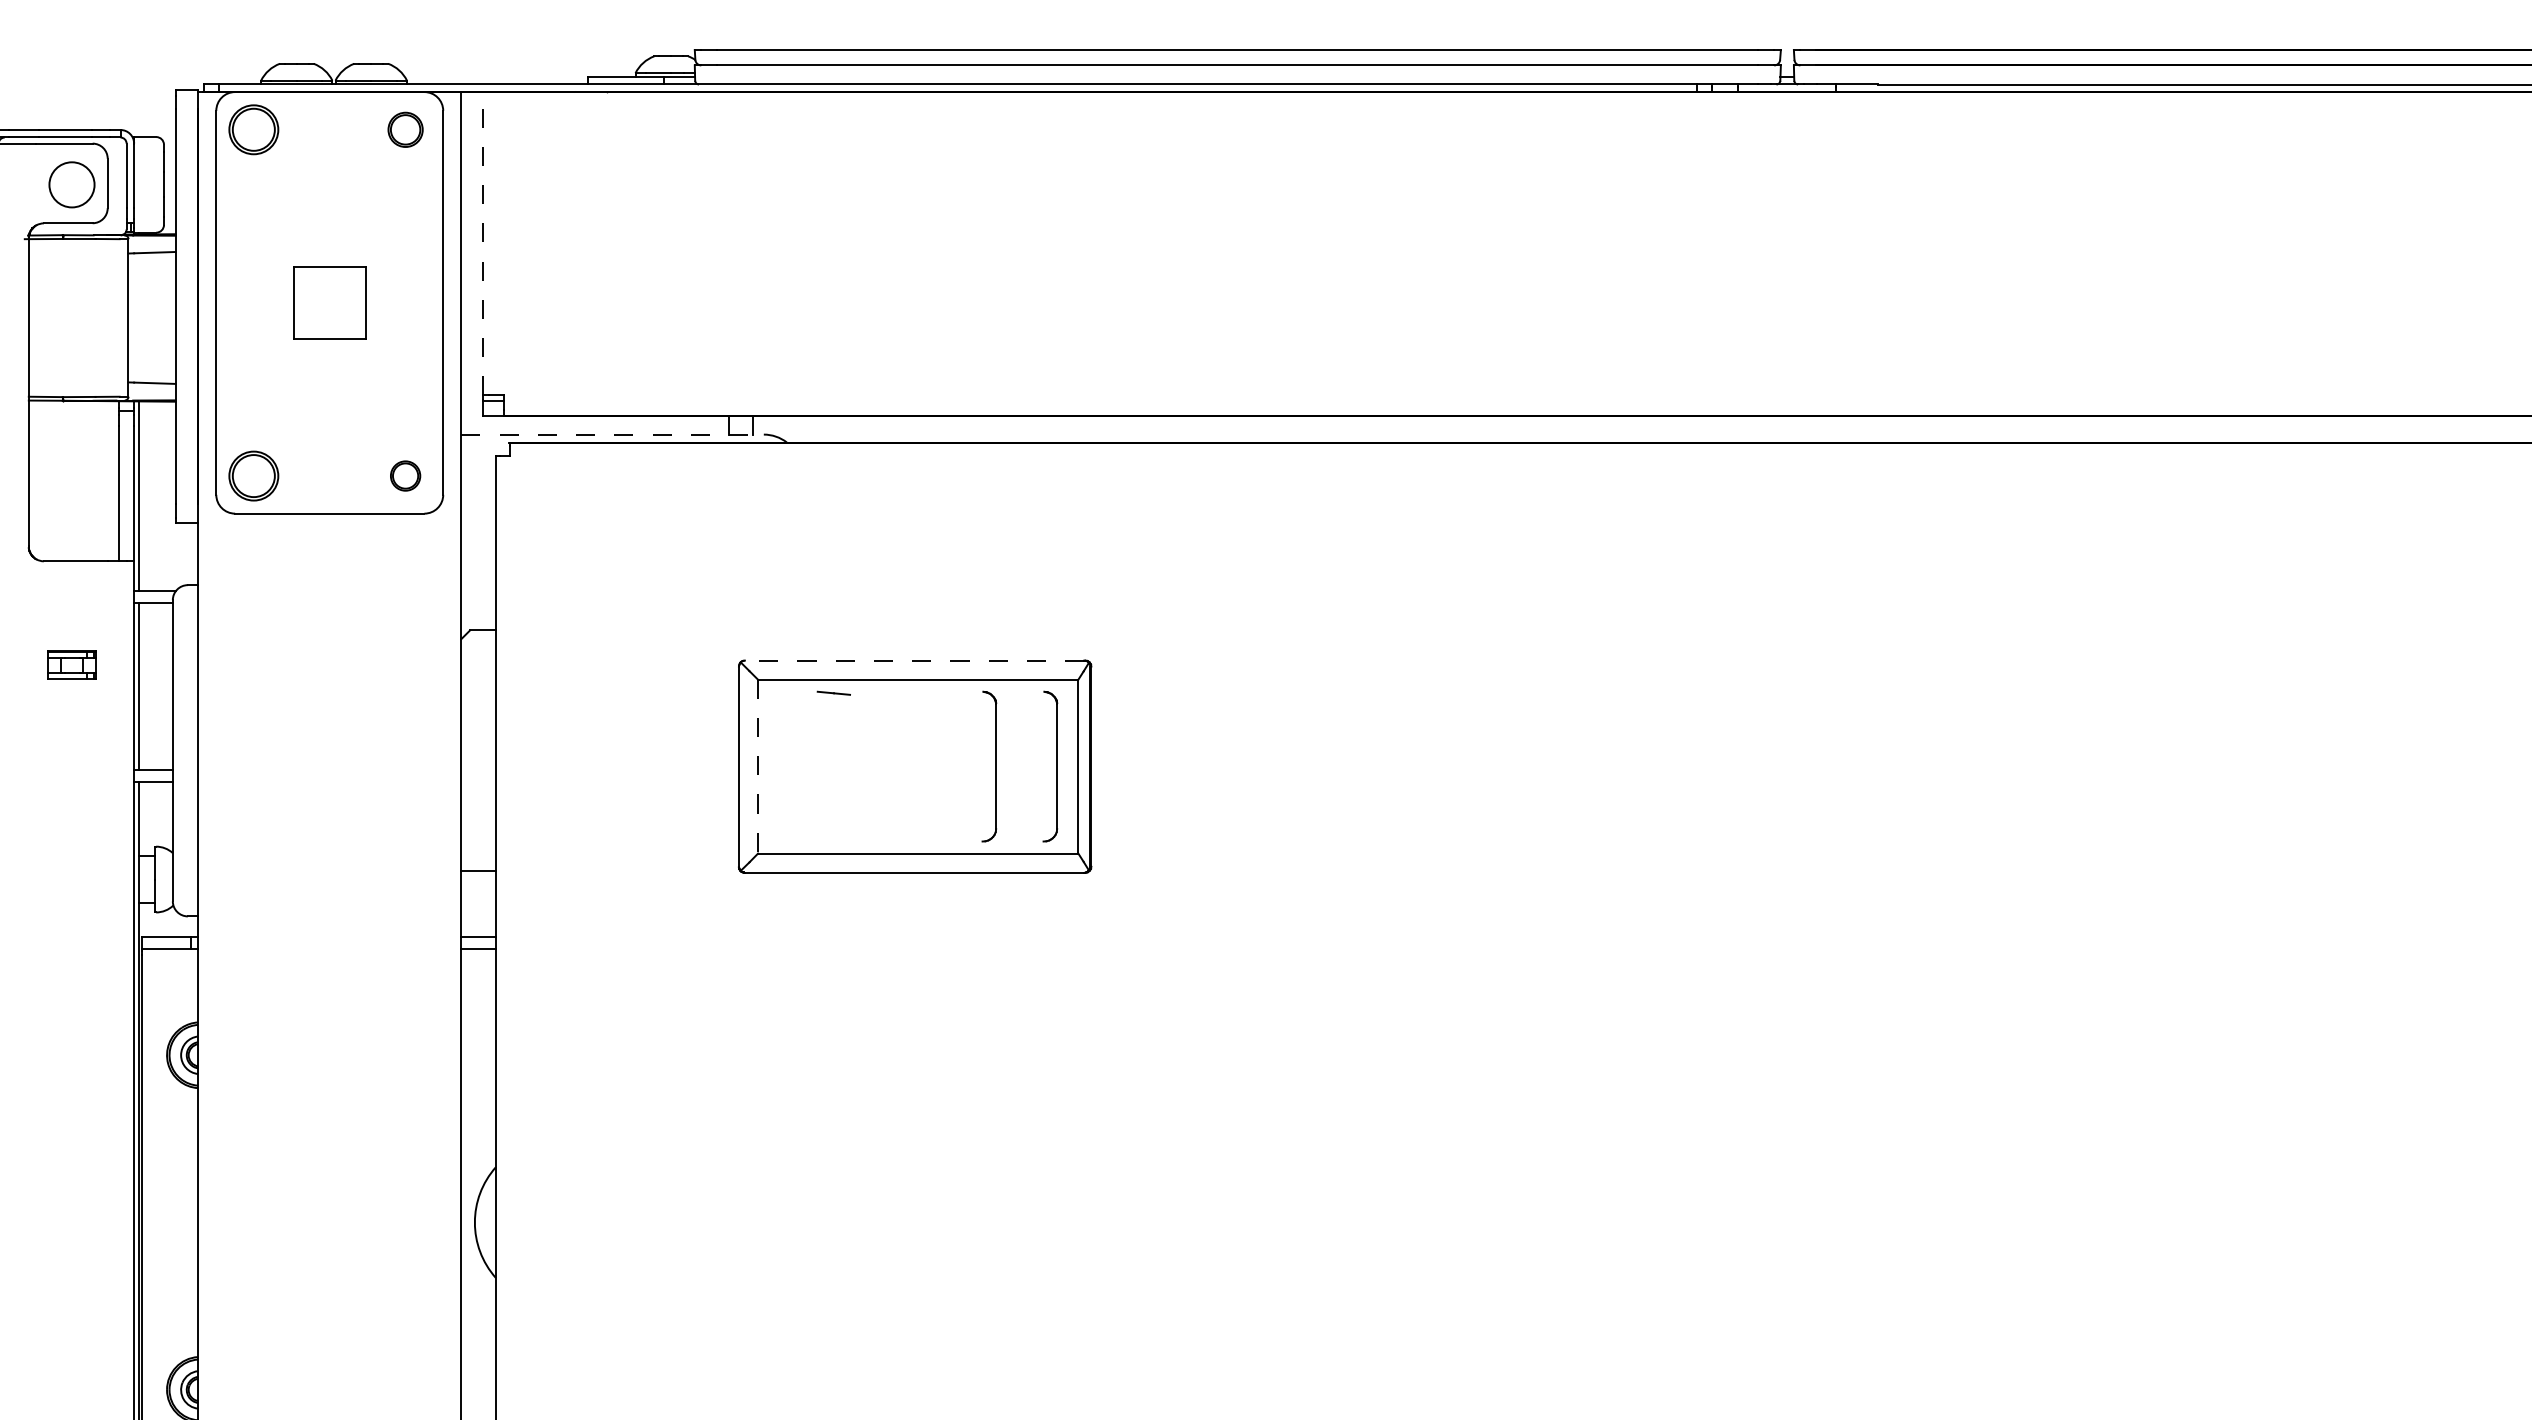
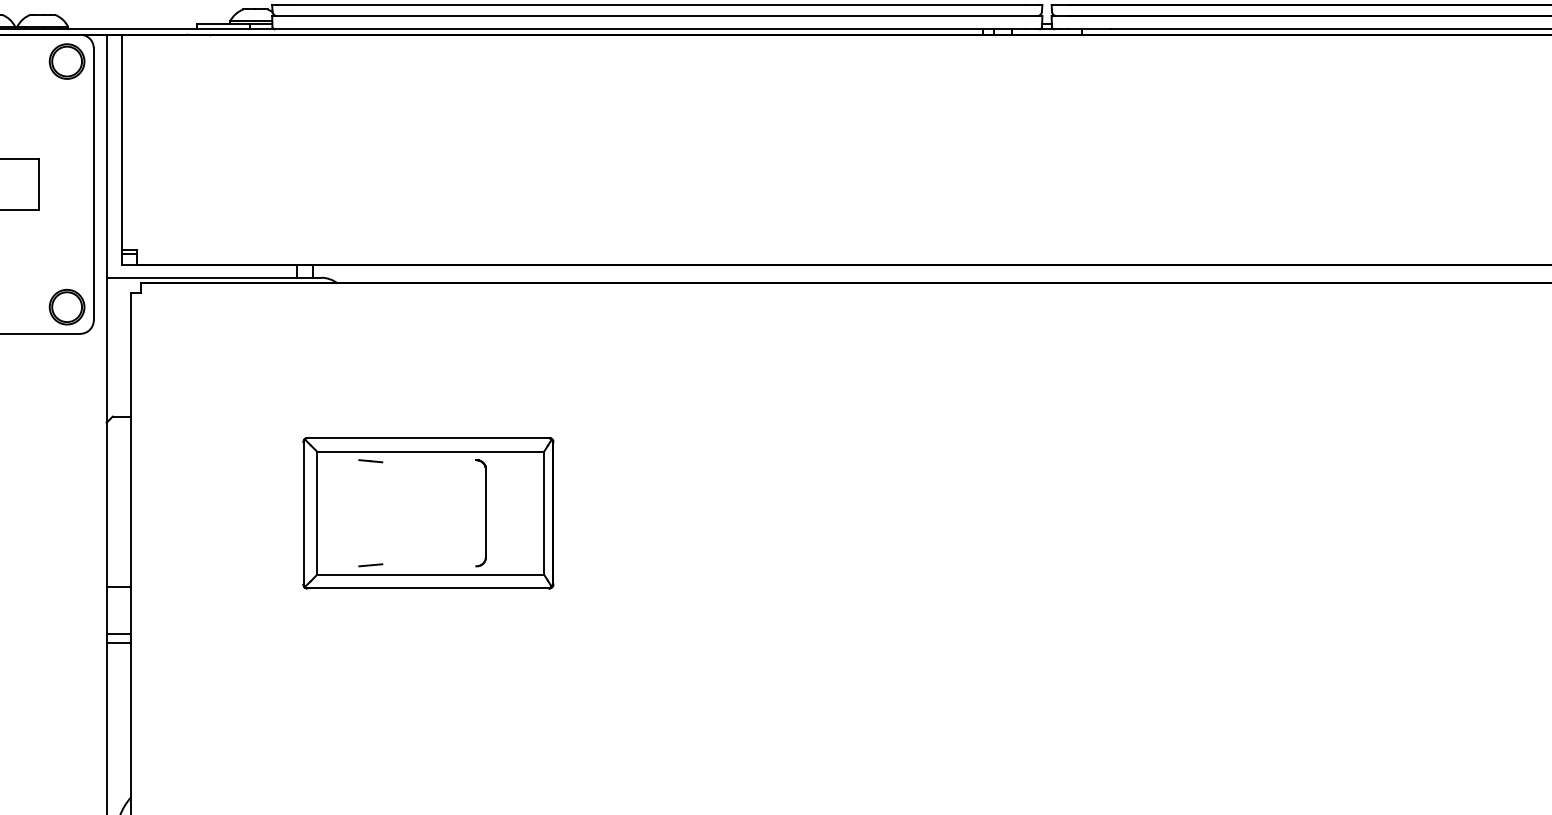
part: (405, 129) -> (67, 61), size x1.43
line: (482, 243) -> (121, 142), dashed -> solid
line: (613, 434) -> (214, 277), dashed -> solid
part: (405, 475) -> (67, 306), size x1.67
line: (914, 660) -> (427, 437), dashed -> solid
line: (758, 766) -> (317, 513), dashed -> solid
part: (1050, 766) -> (524, 513), removed
line: (833, 839) -> (370, 564), added

